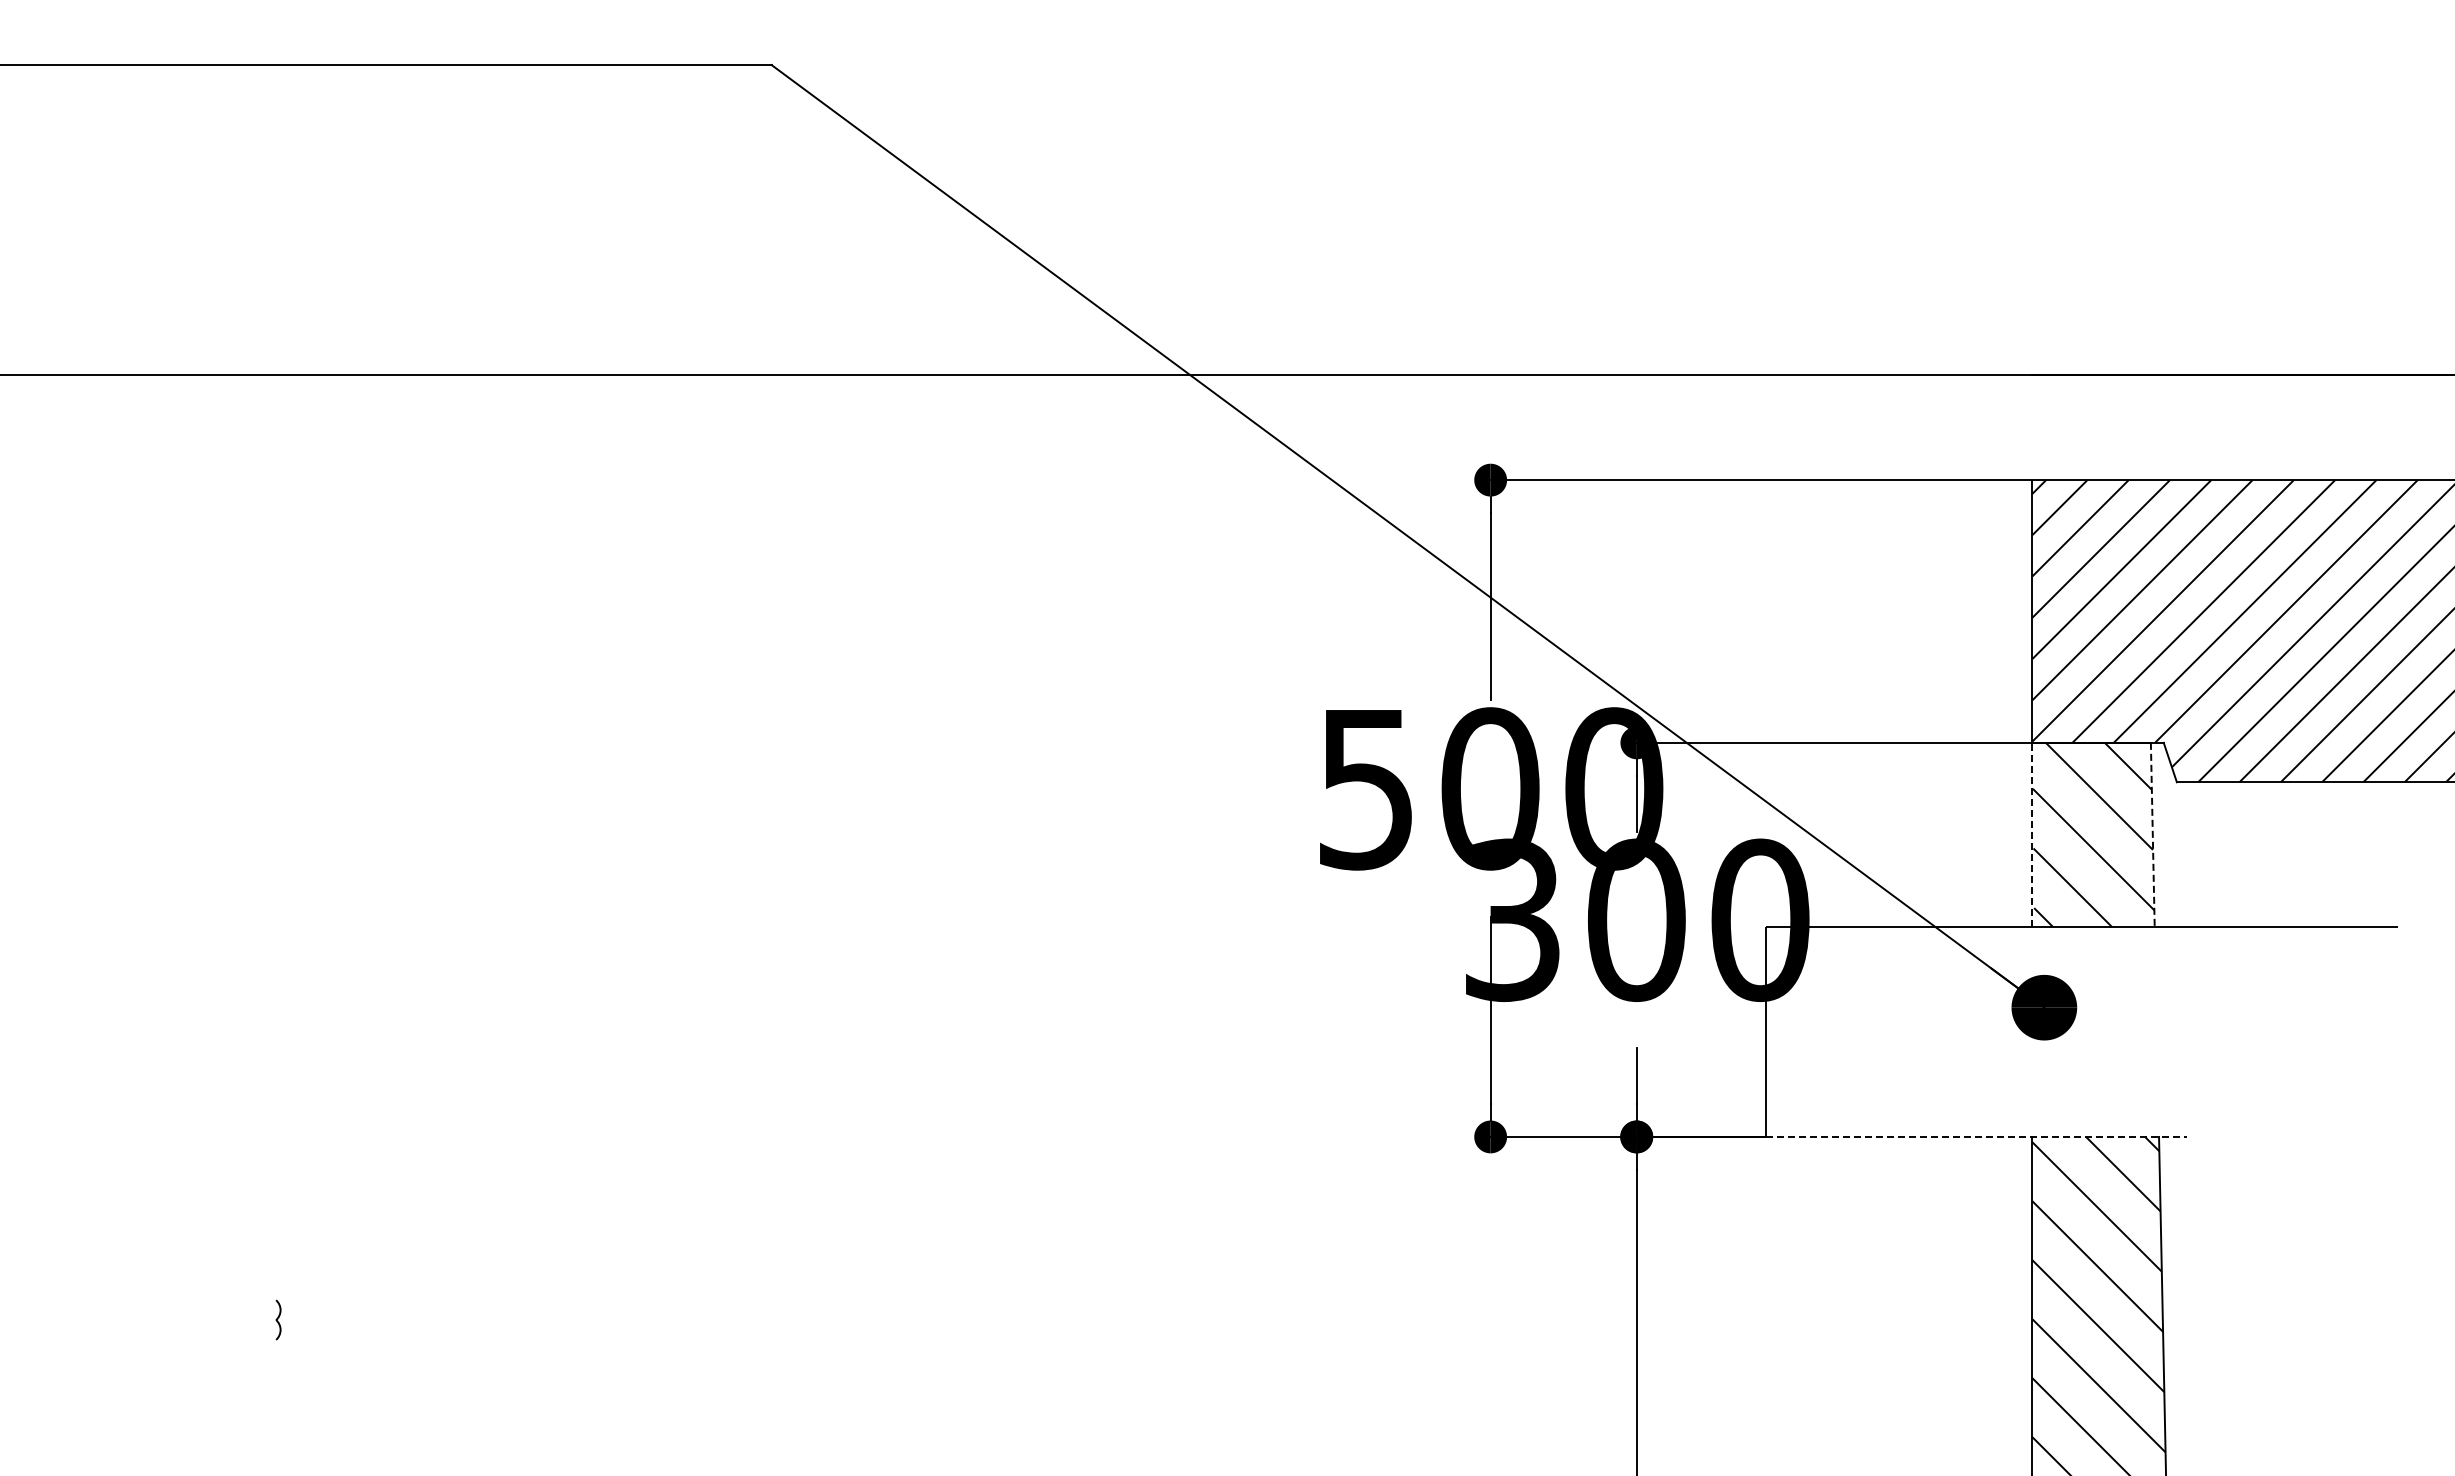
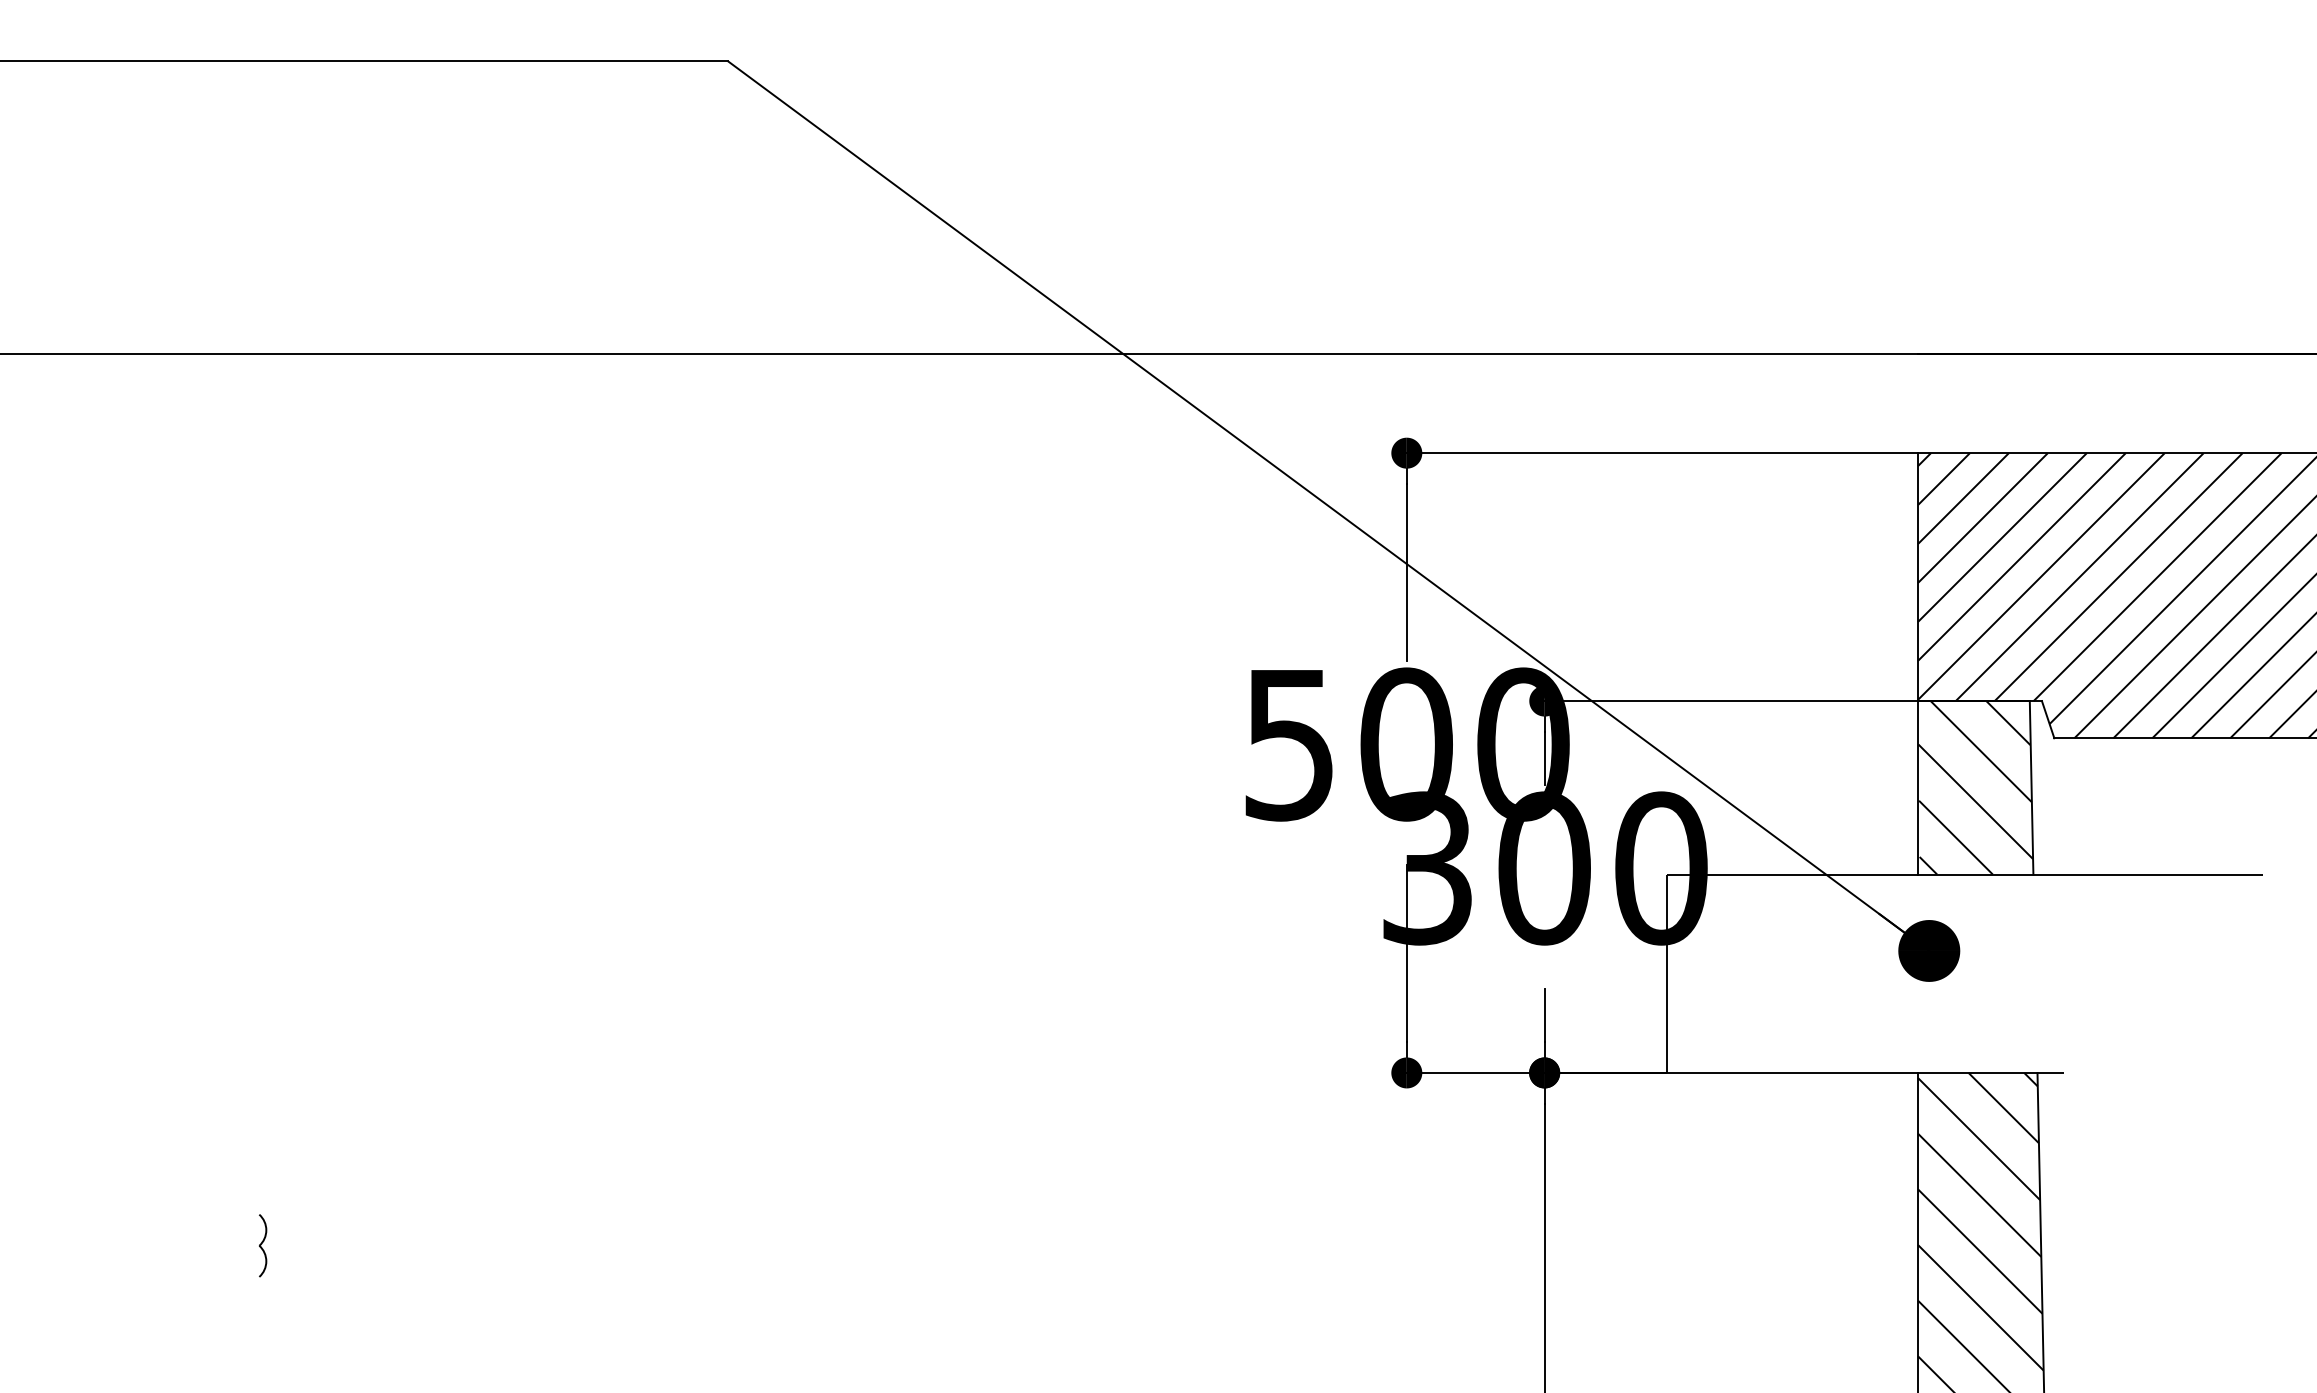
line: (2032, 834) -> (1918, 787), dashed -> solid
line: (2152, 834) -> (2031, 787), dashed -> solid
line: (1976, 1136) -> (1865, 1072), dashed -> solid
part: (278, 1319) -> (263, 1245), size x1.67

